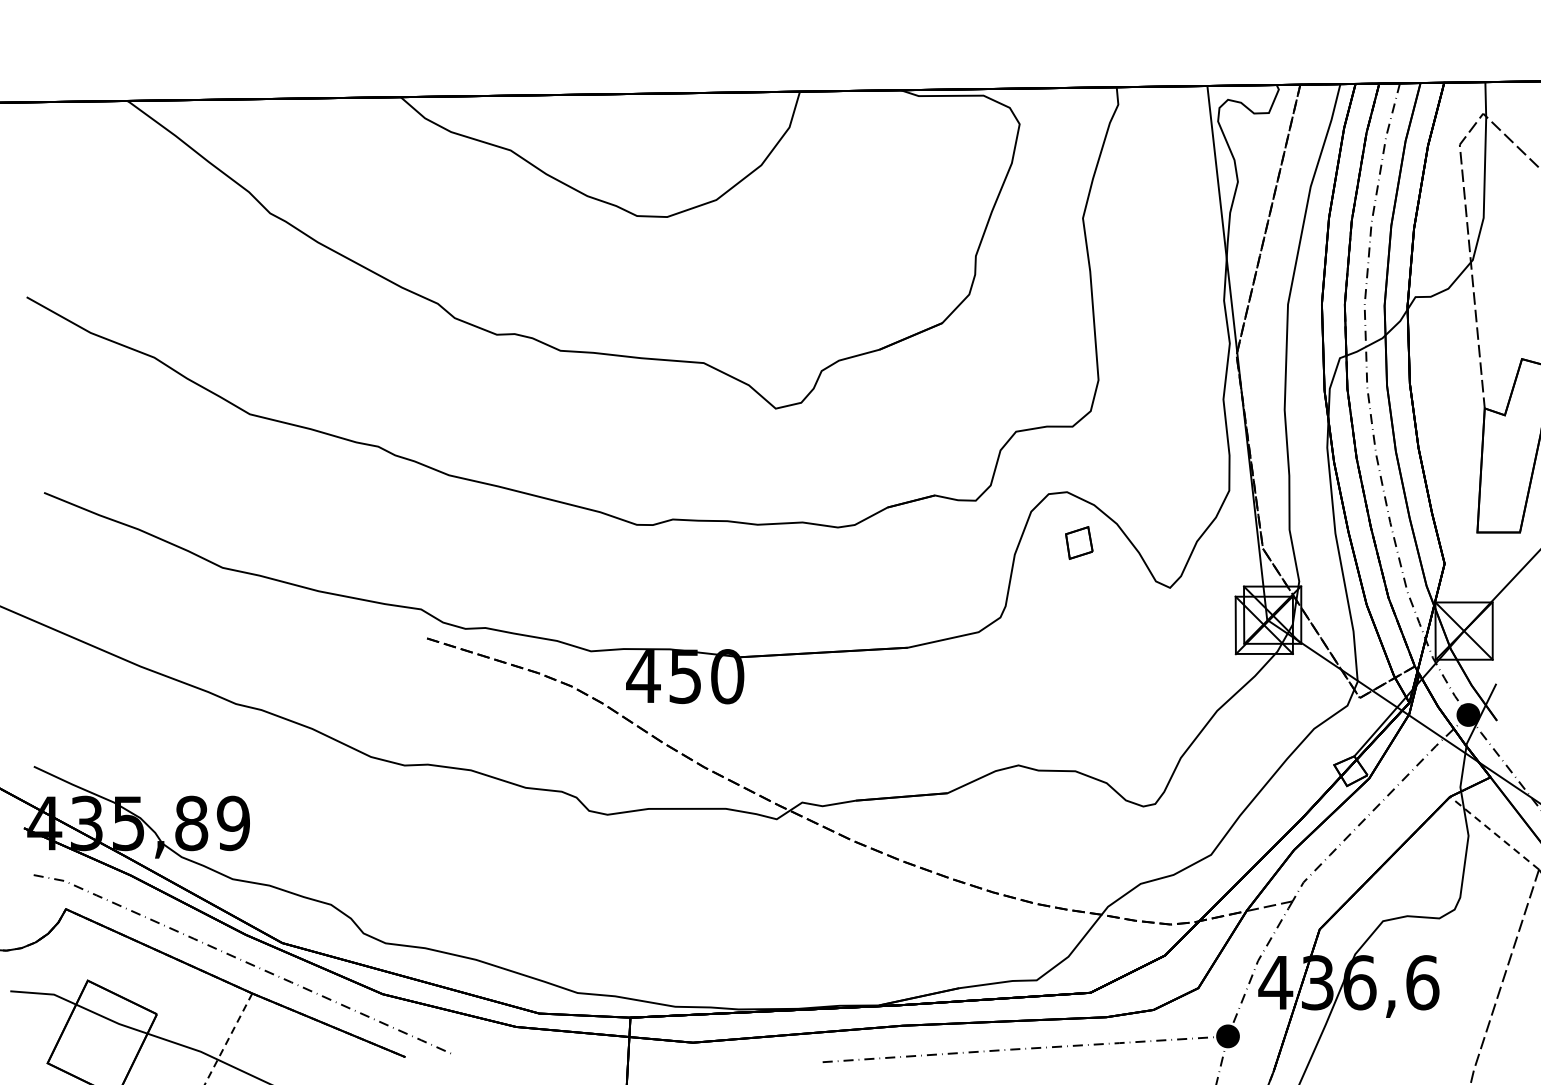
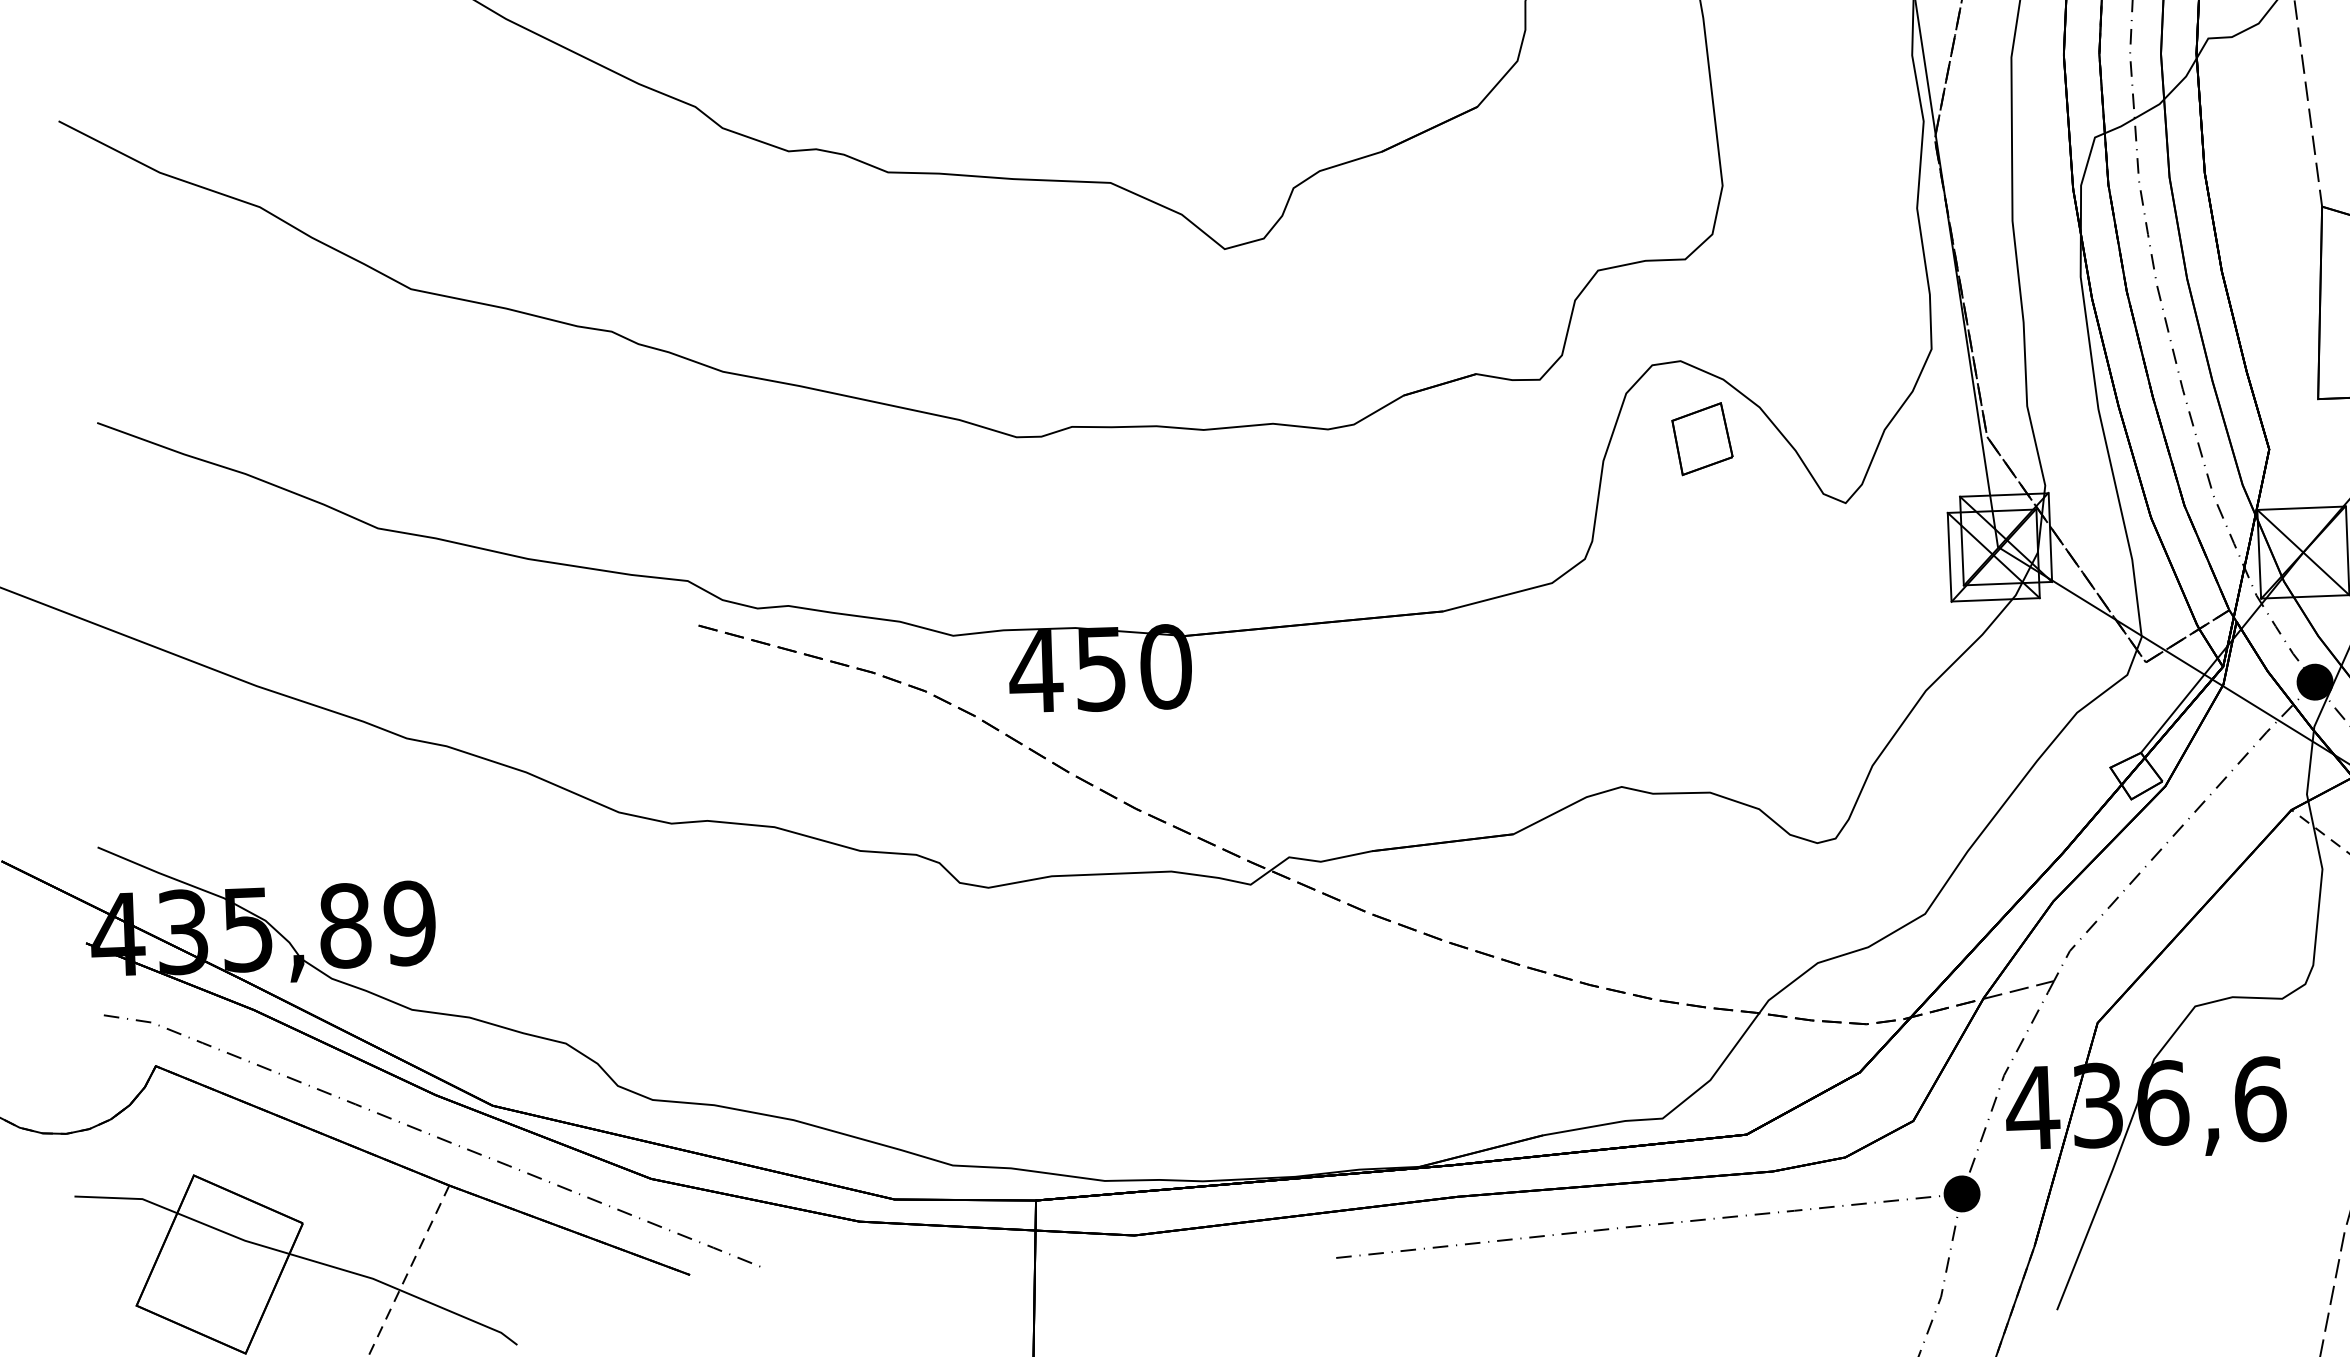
part: (1079, 542) -> (1702, 438), size x1.43

